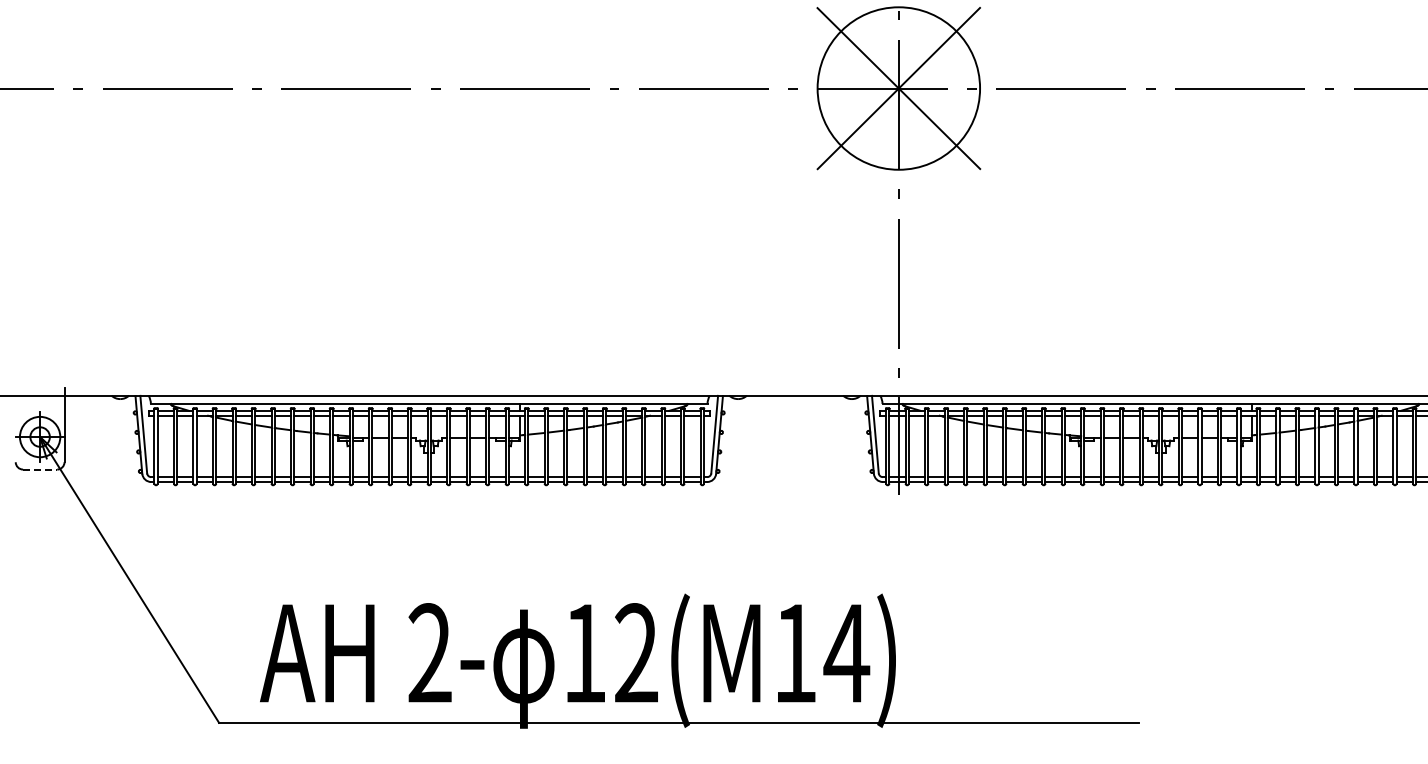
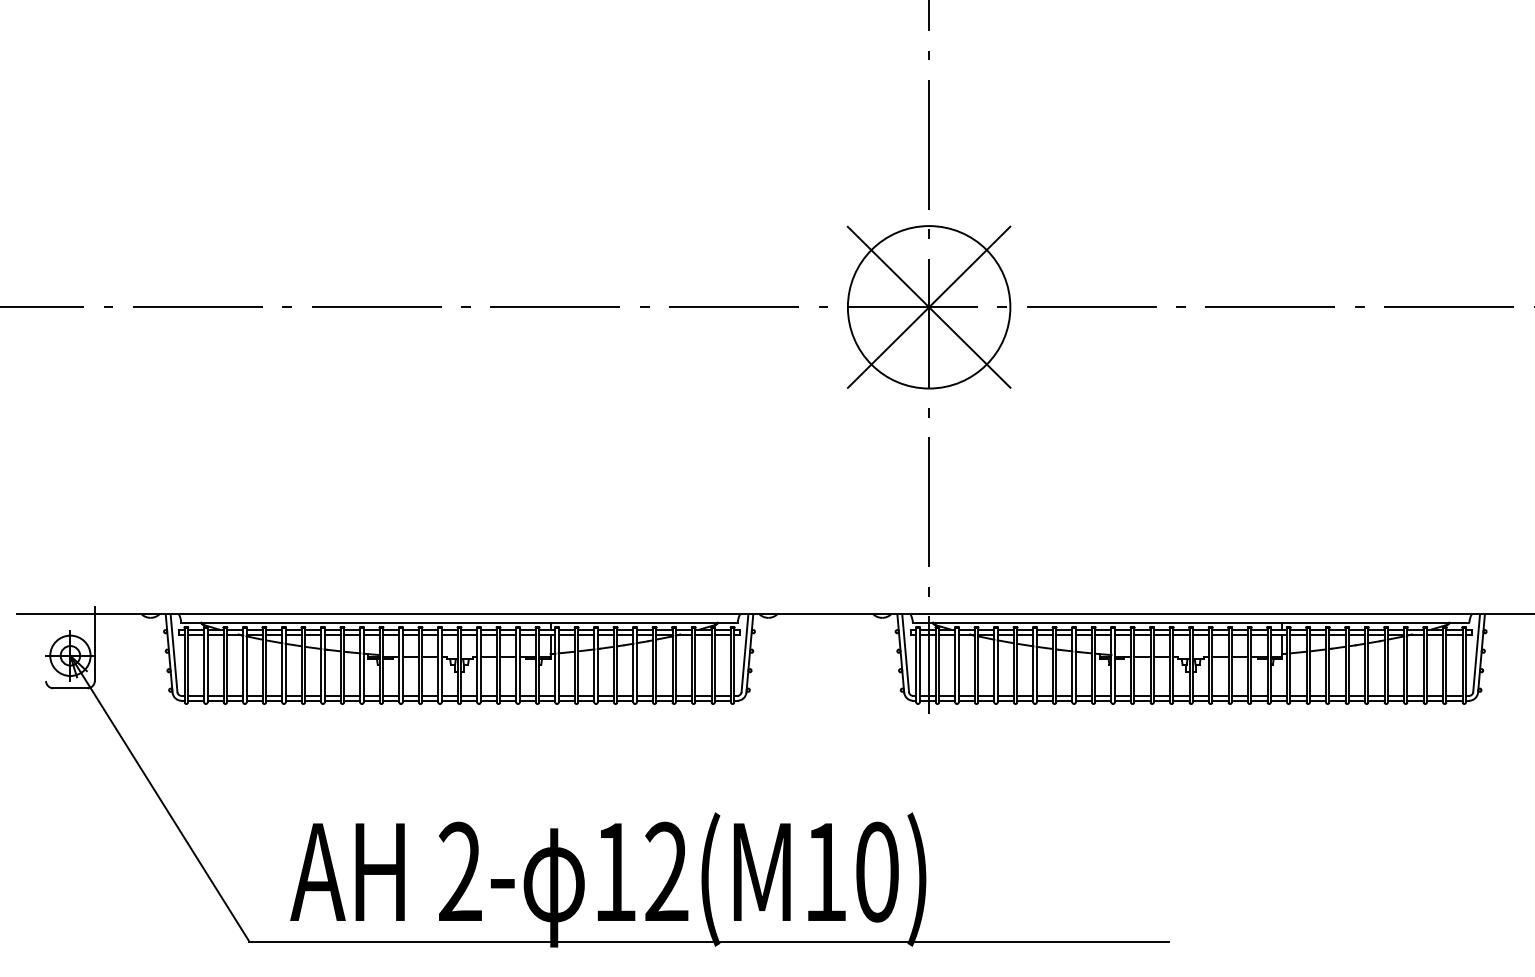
line: (40, 469) -> (70, 688), dashed -> solid
text: (846, 652) -> (876, 871), 12(M14) -> 12(M10)

